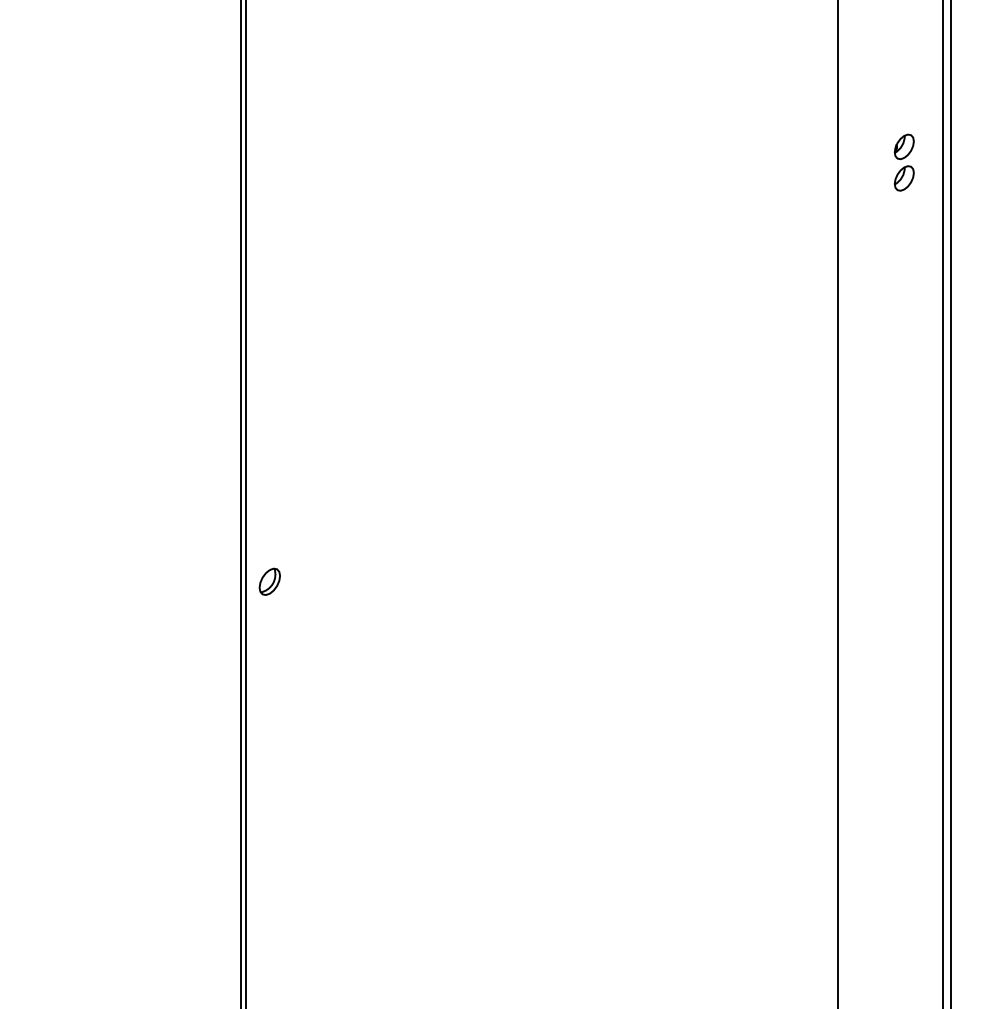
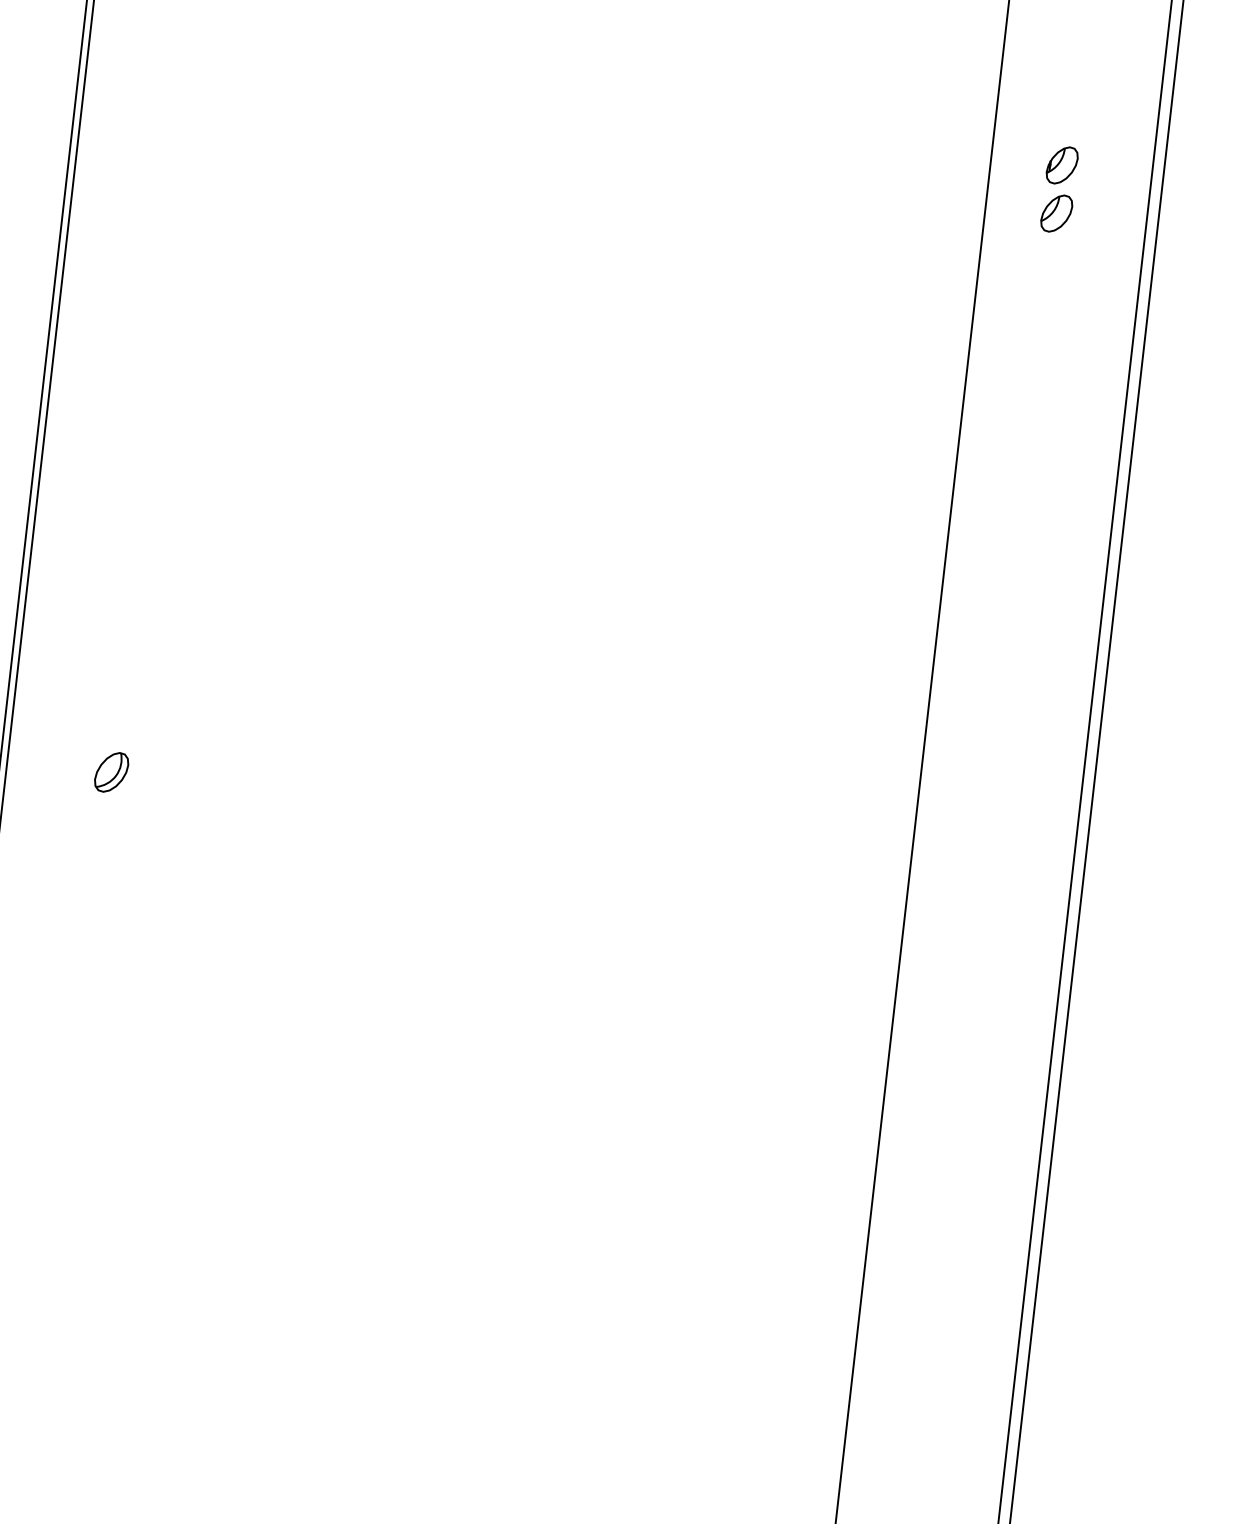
part: (903, 162) -> (1058, 189), moved
part: (269, 581) -> (111, 771), moved

